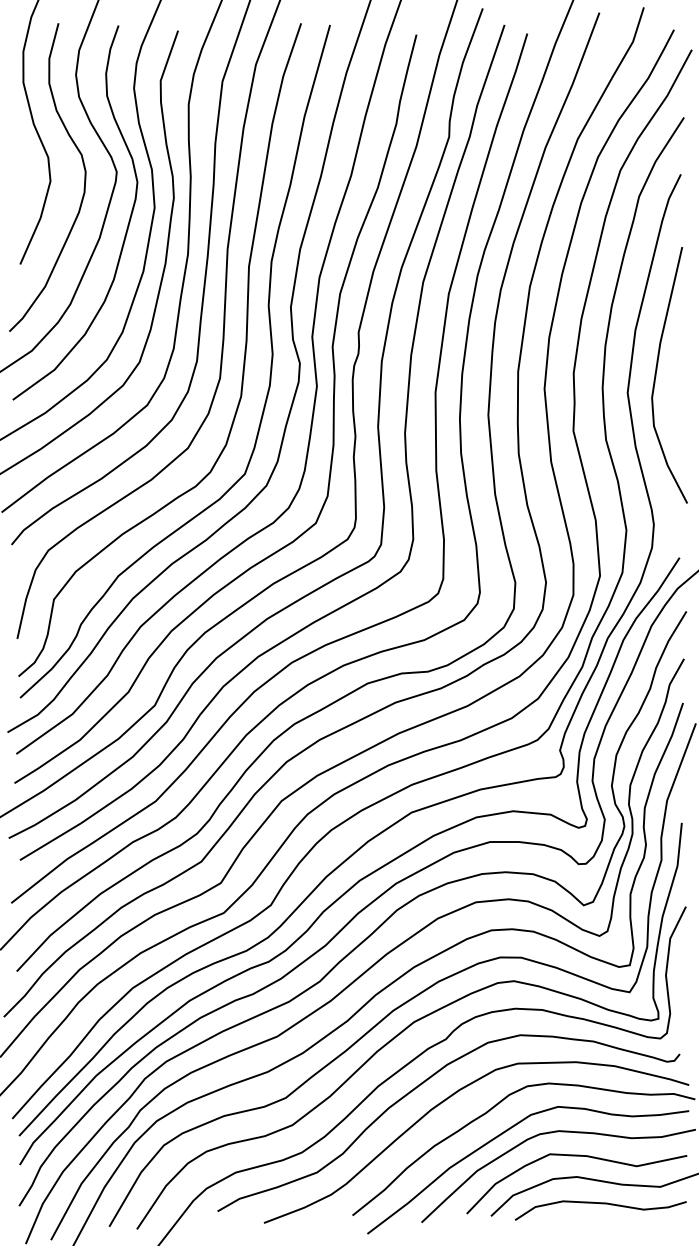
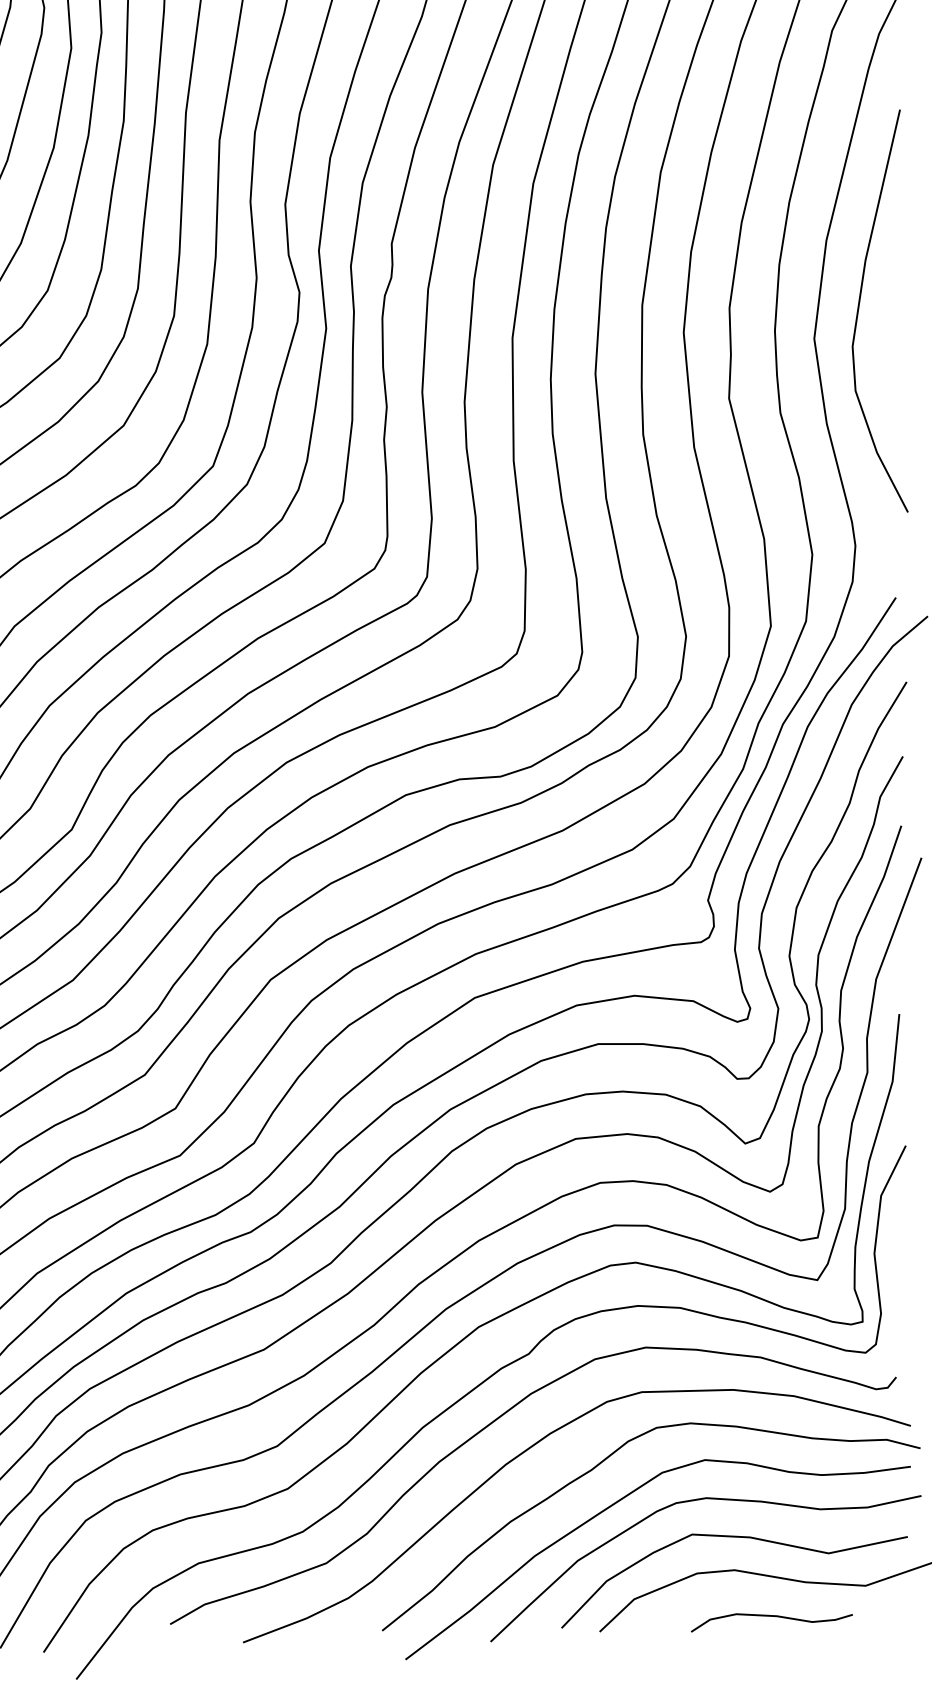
part: (600, 1210) -> (771, 1622), size x0.6

